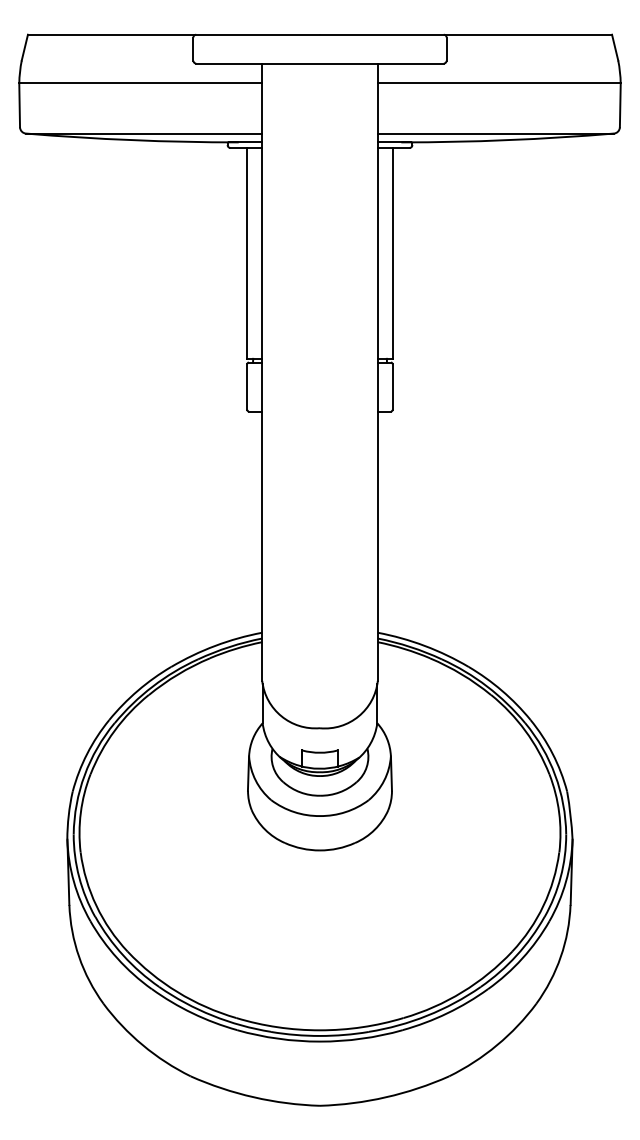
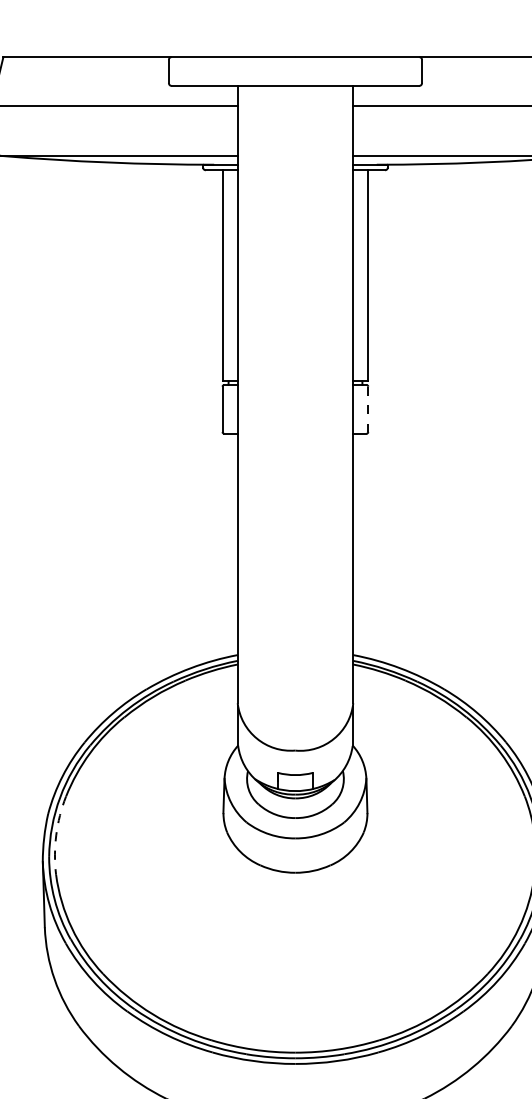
line: (392, 387) -> (367, 409), solid -> dashed
arc: (80, 812) -> (55, 834), solid -> dashed

